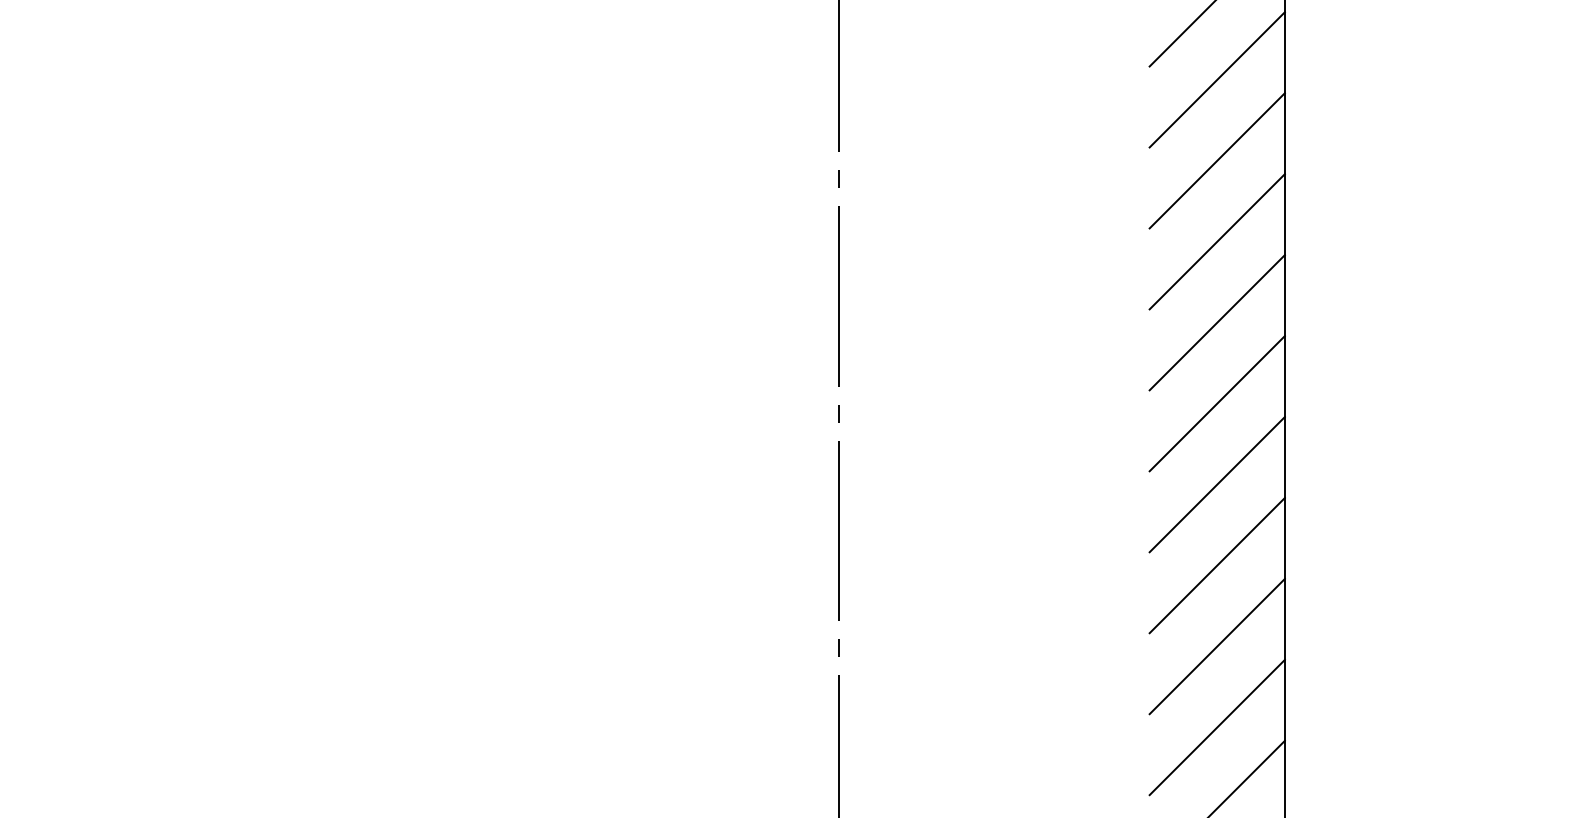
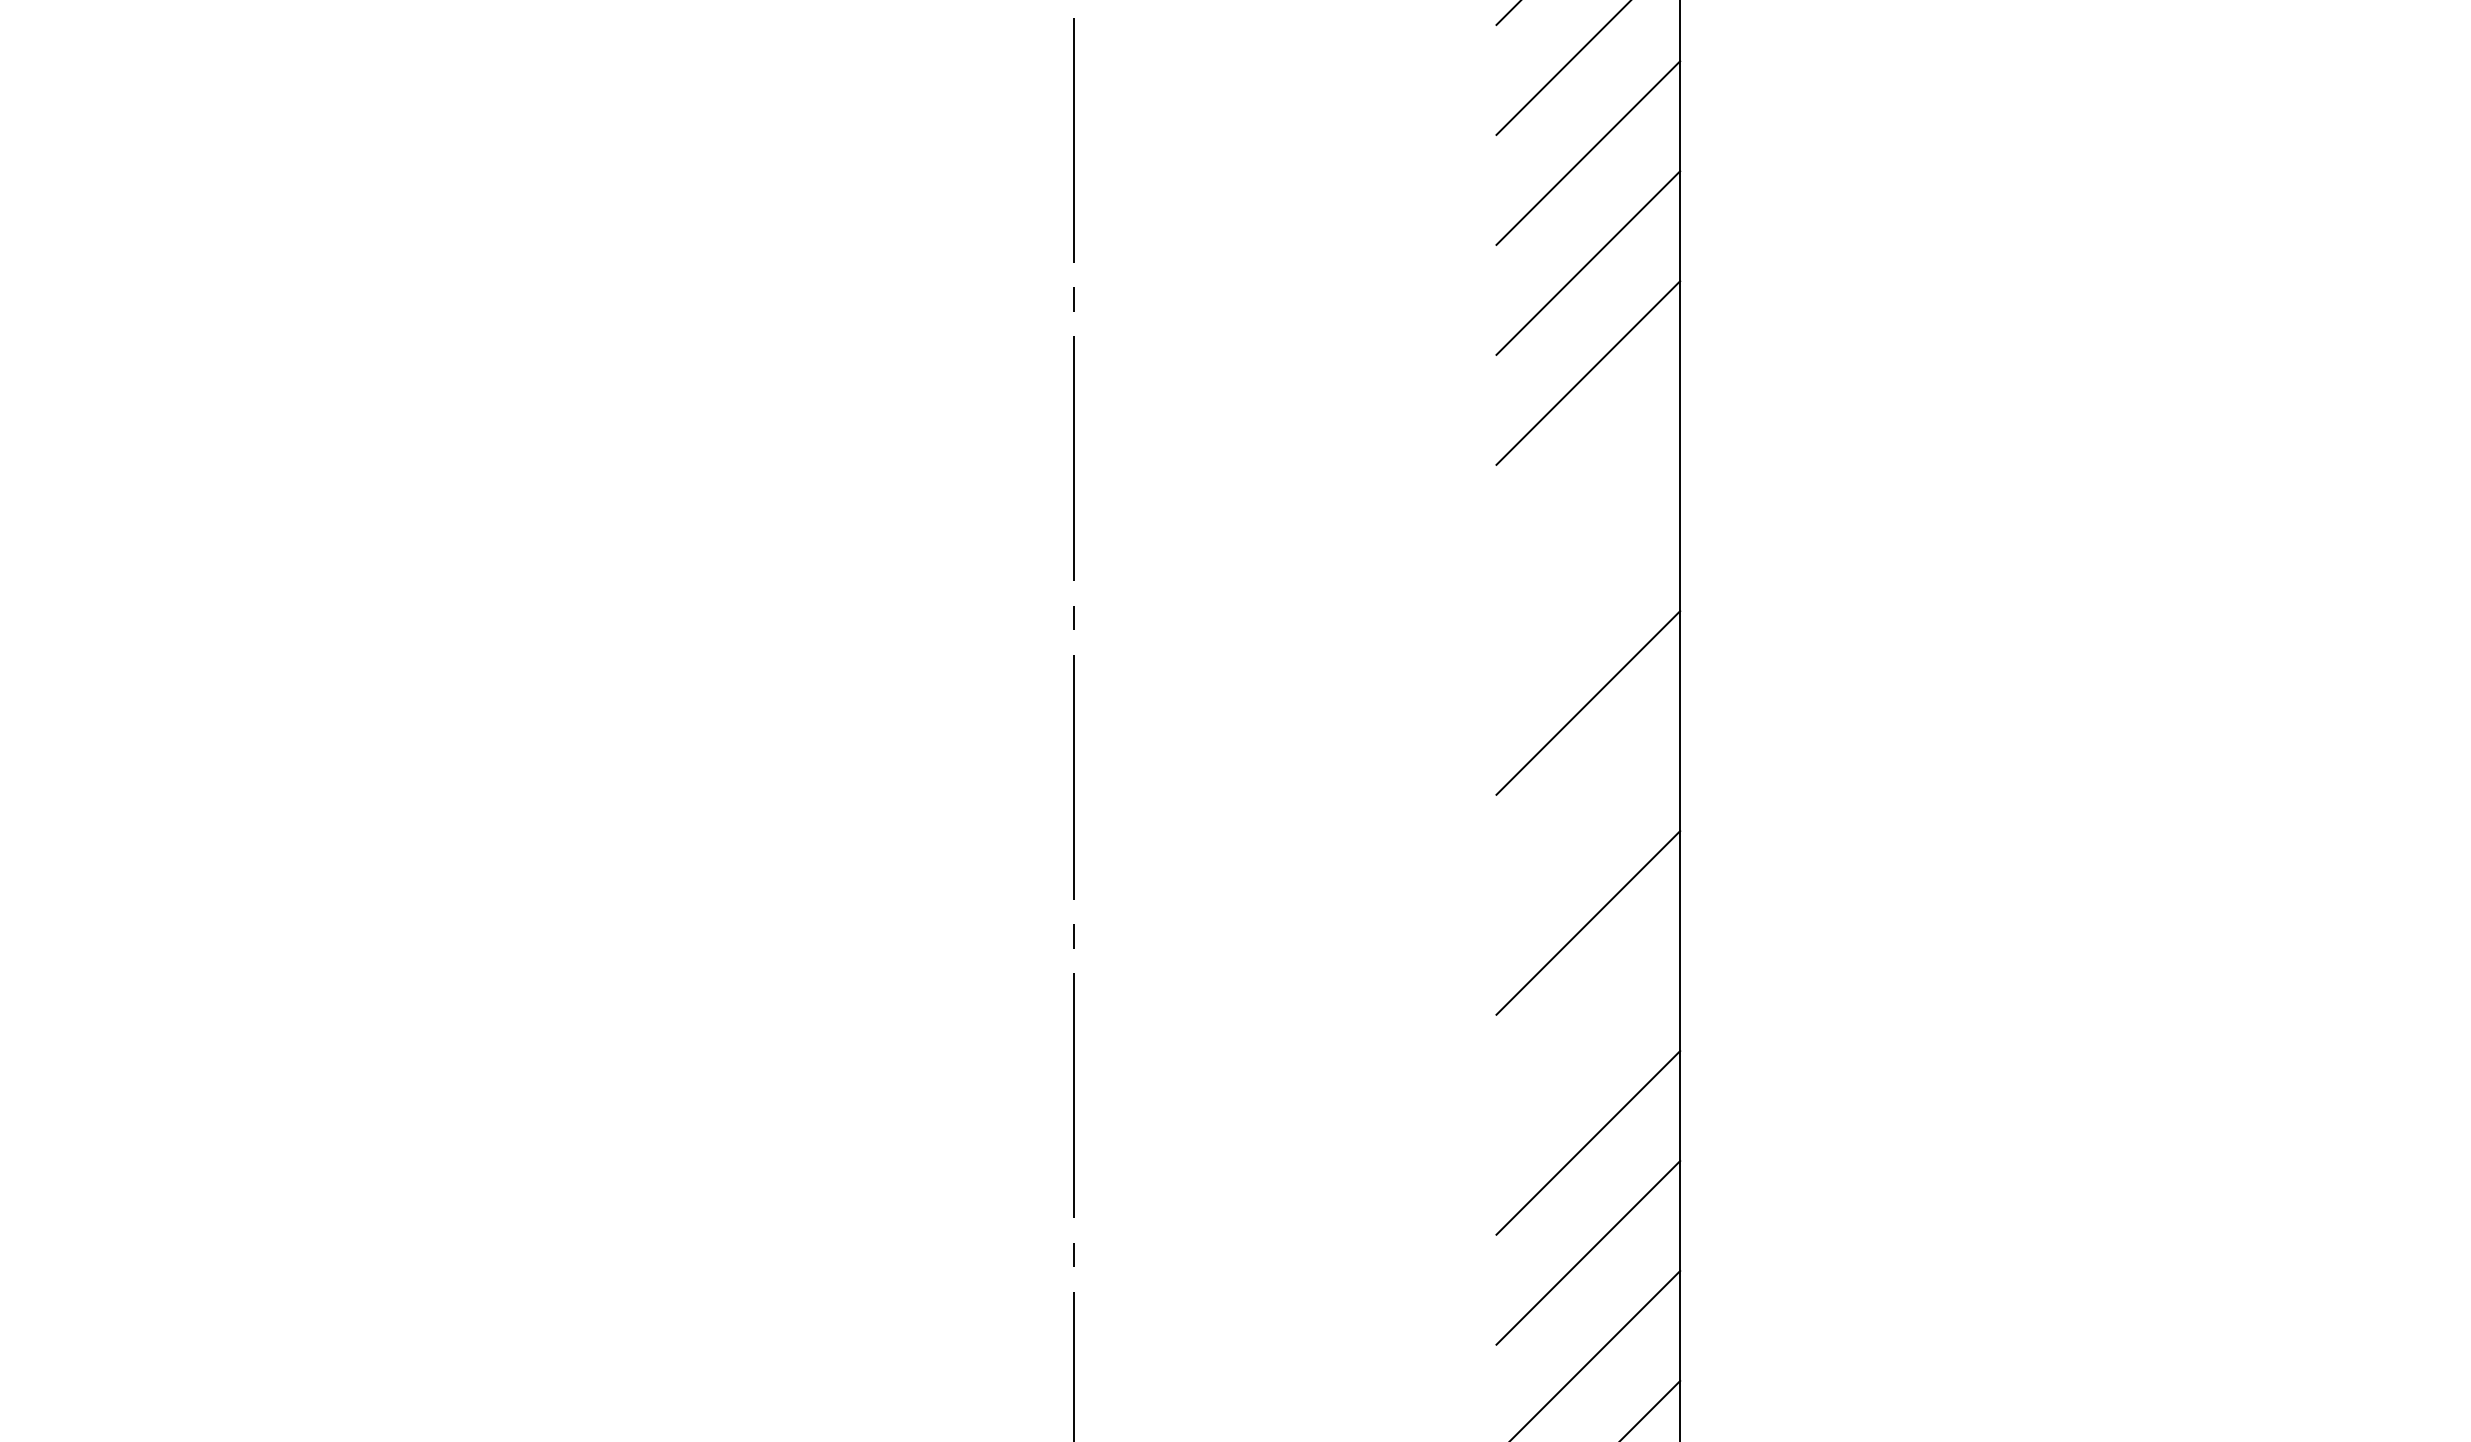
line: (1217, 79) -> (1588, 482), removed
line: (1217, 160) -> (1588, 592), removed
line: (1217, 322) -> (1588, 812), removed
line: (1217, 484) -> (1588, 1032), removed

